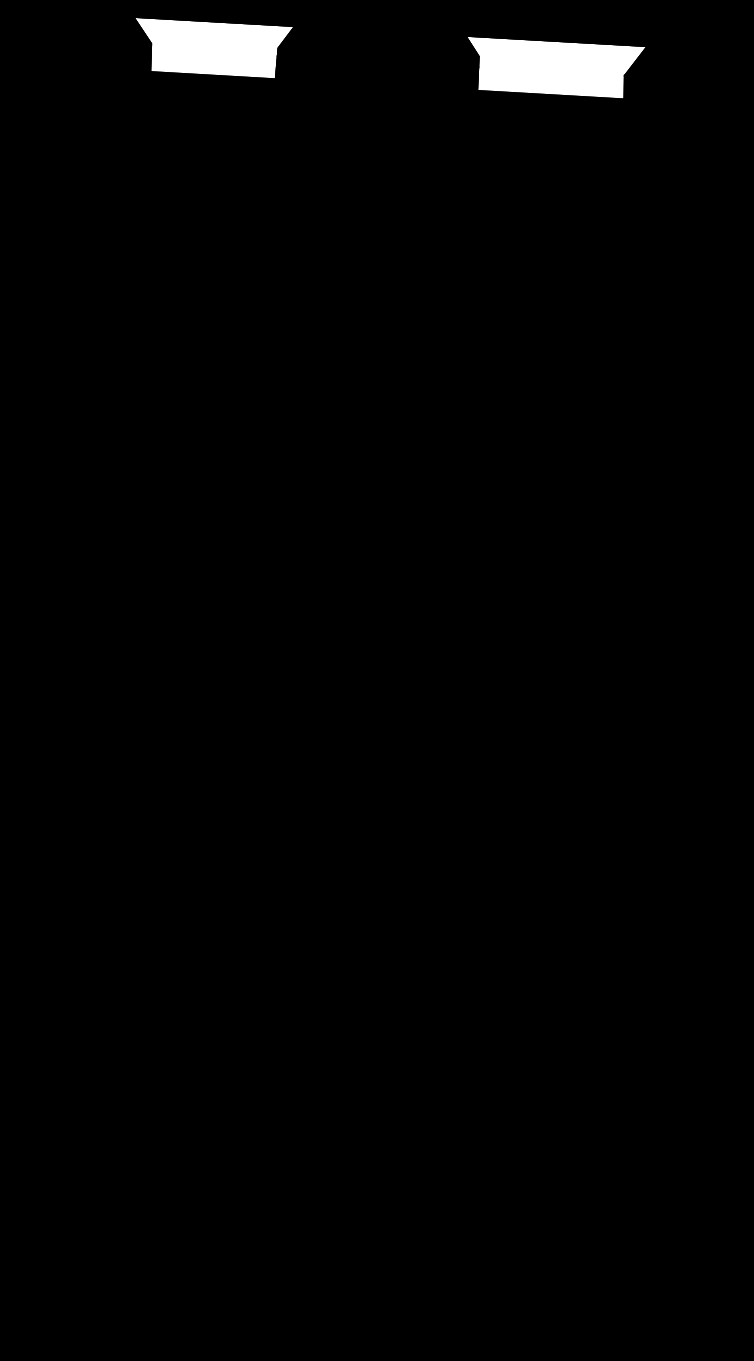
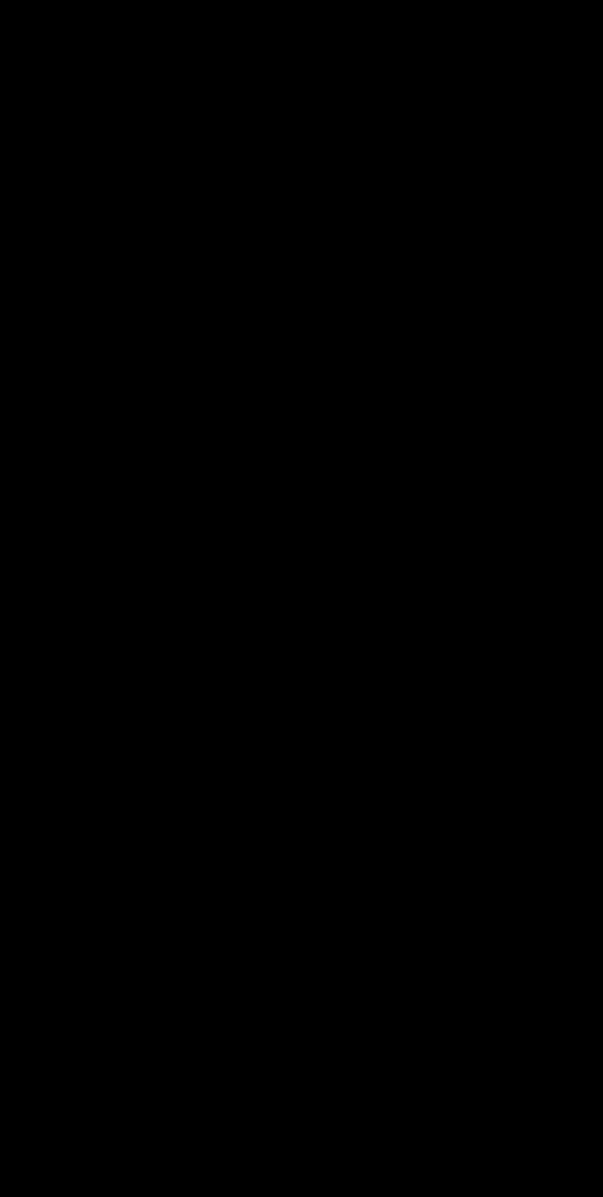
fill: (214, 47) -> (95, 101), added
fill: (556, 67) -> (437, 121), added

